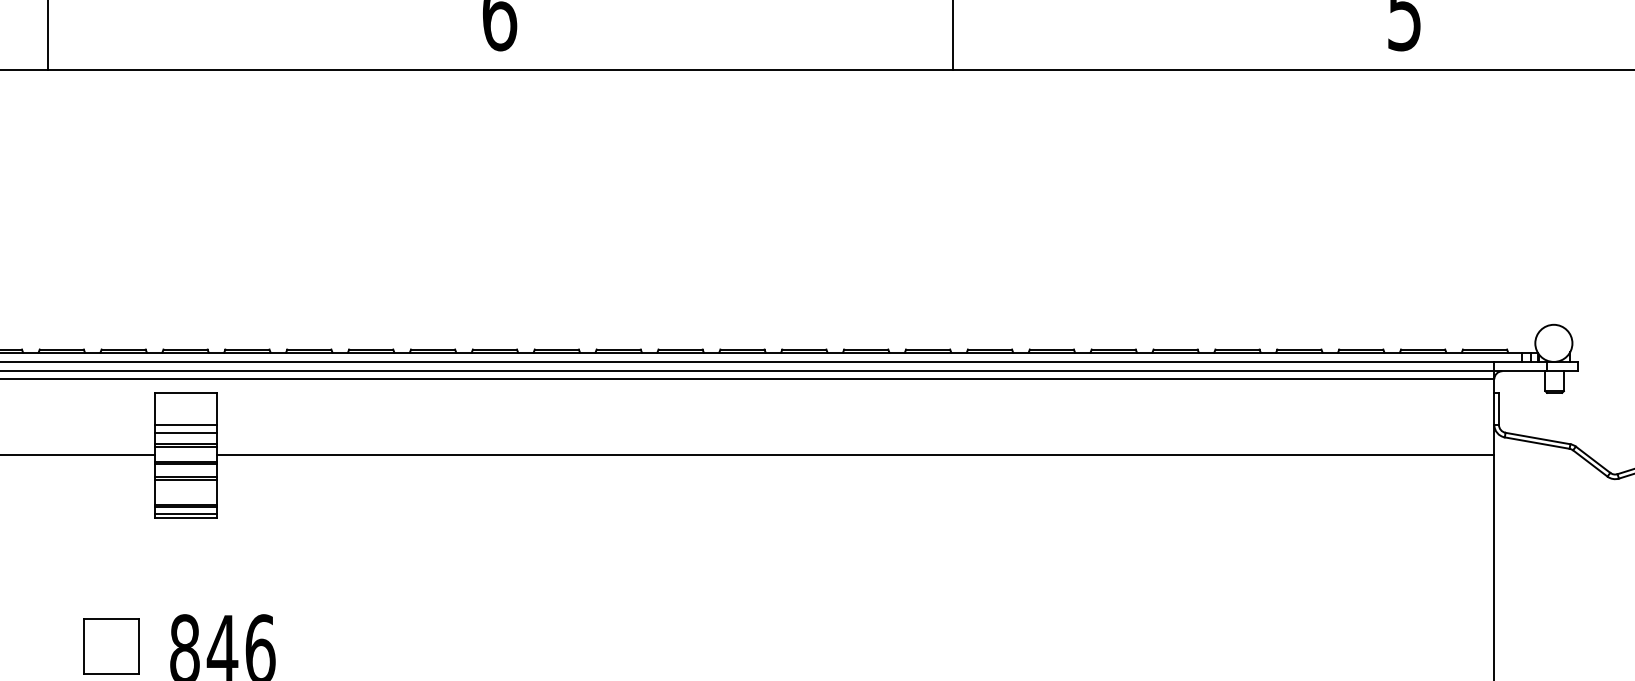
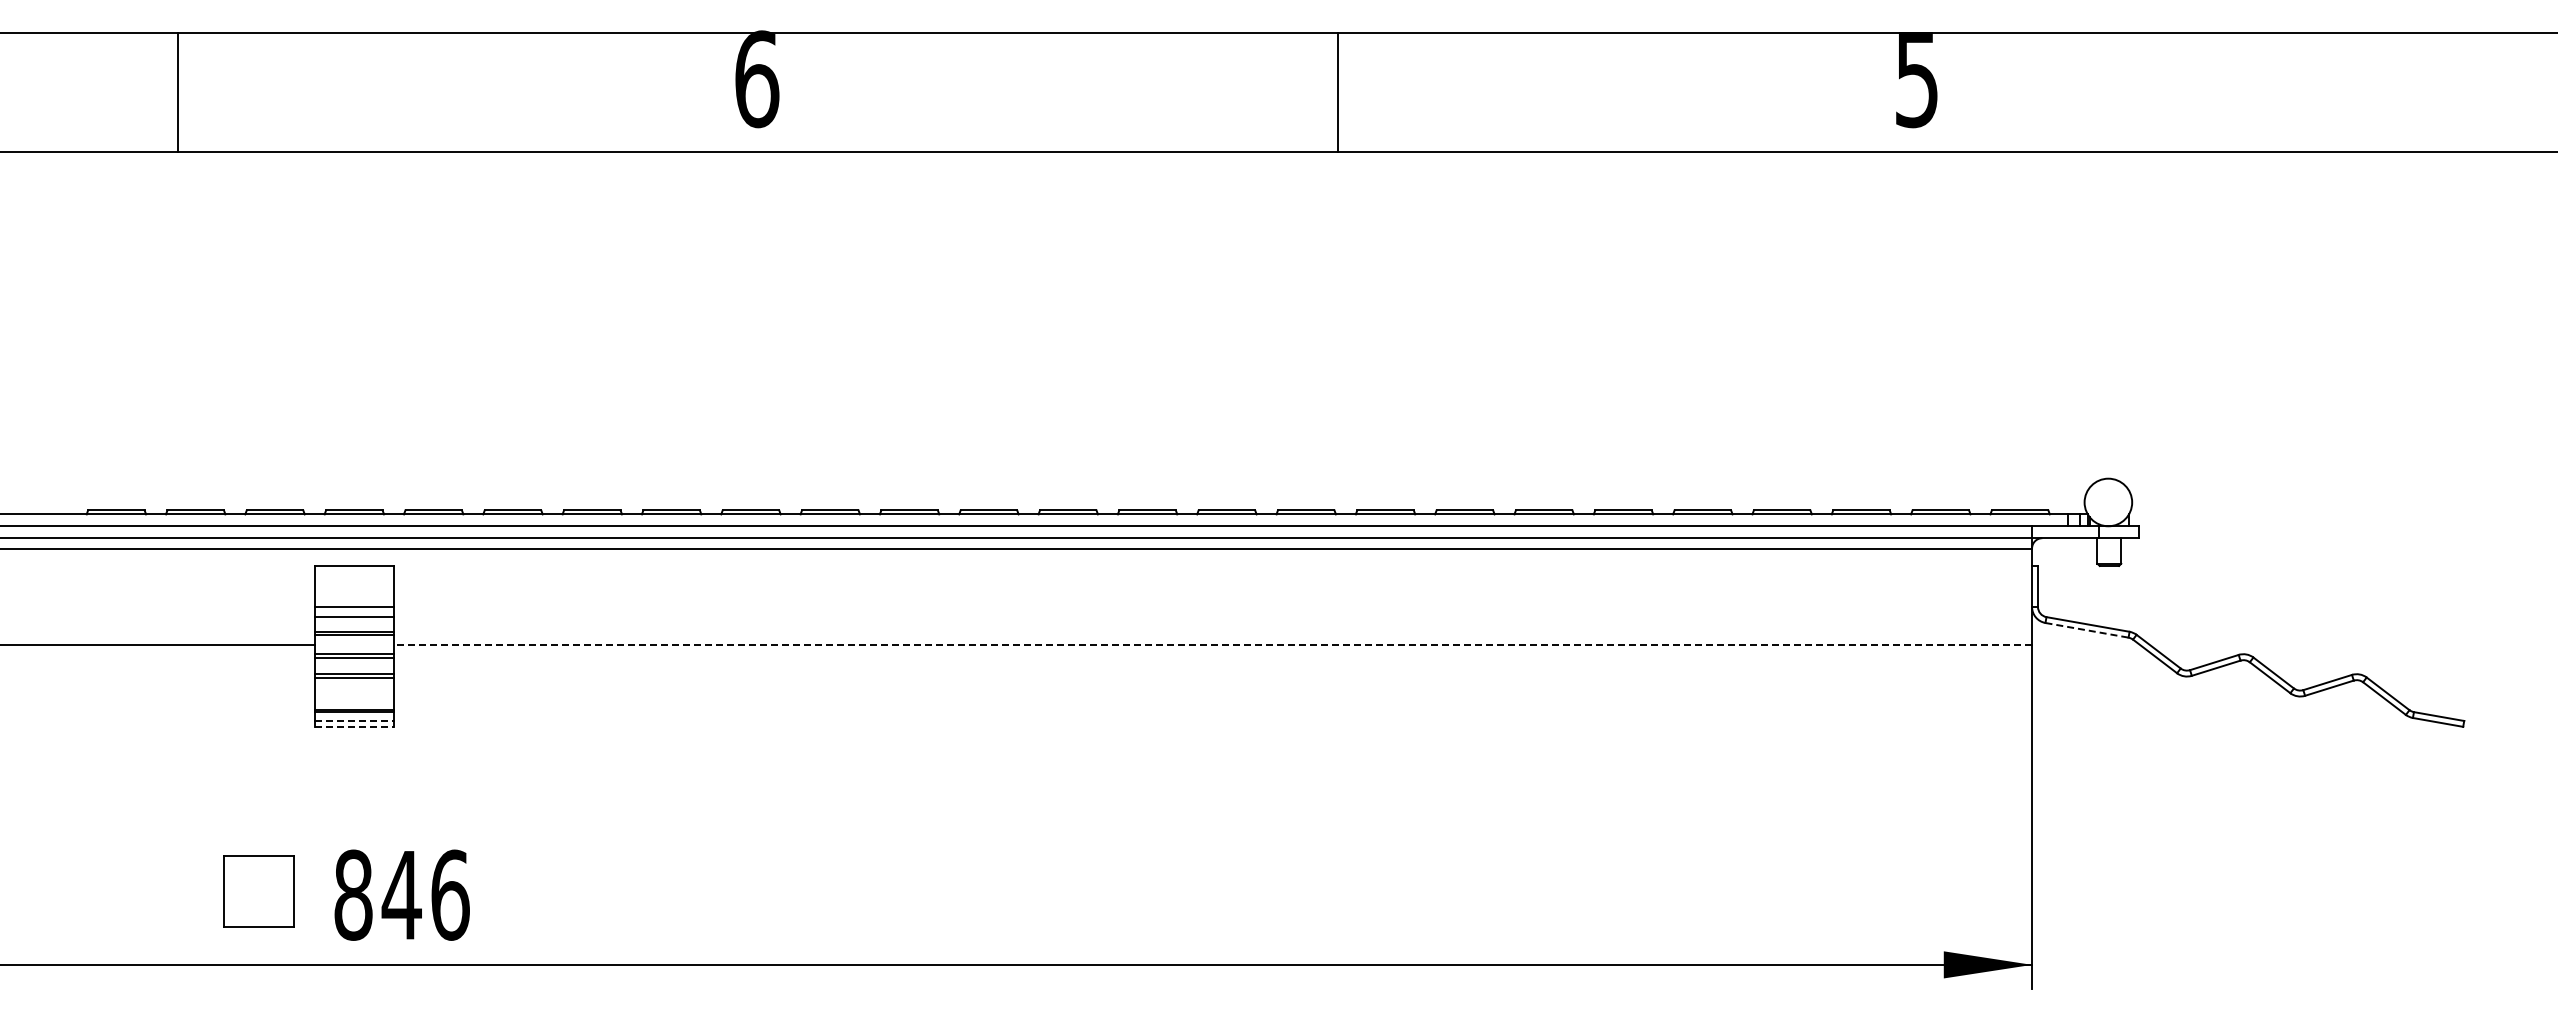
line: (1537, 443) -> (2087, 630), solid -> dashed
line: (854, 454) -> (1212, 645), solid -> dashed
line: (185, 513) -> (354, 720), solid -> dashed
line: (185, 518) -> (354, 726), solid -> dashed

